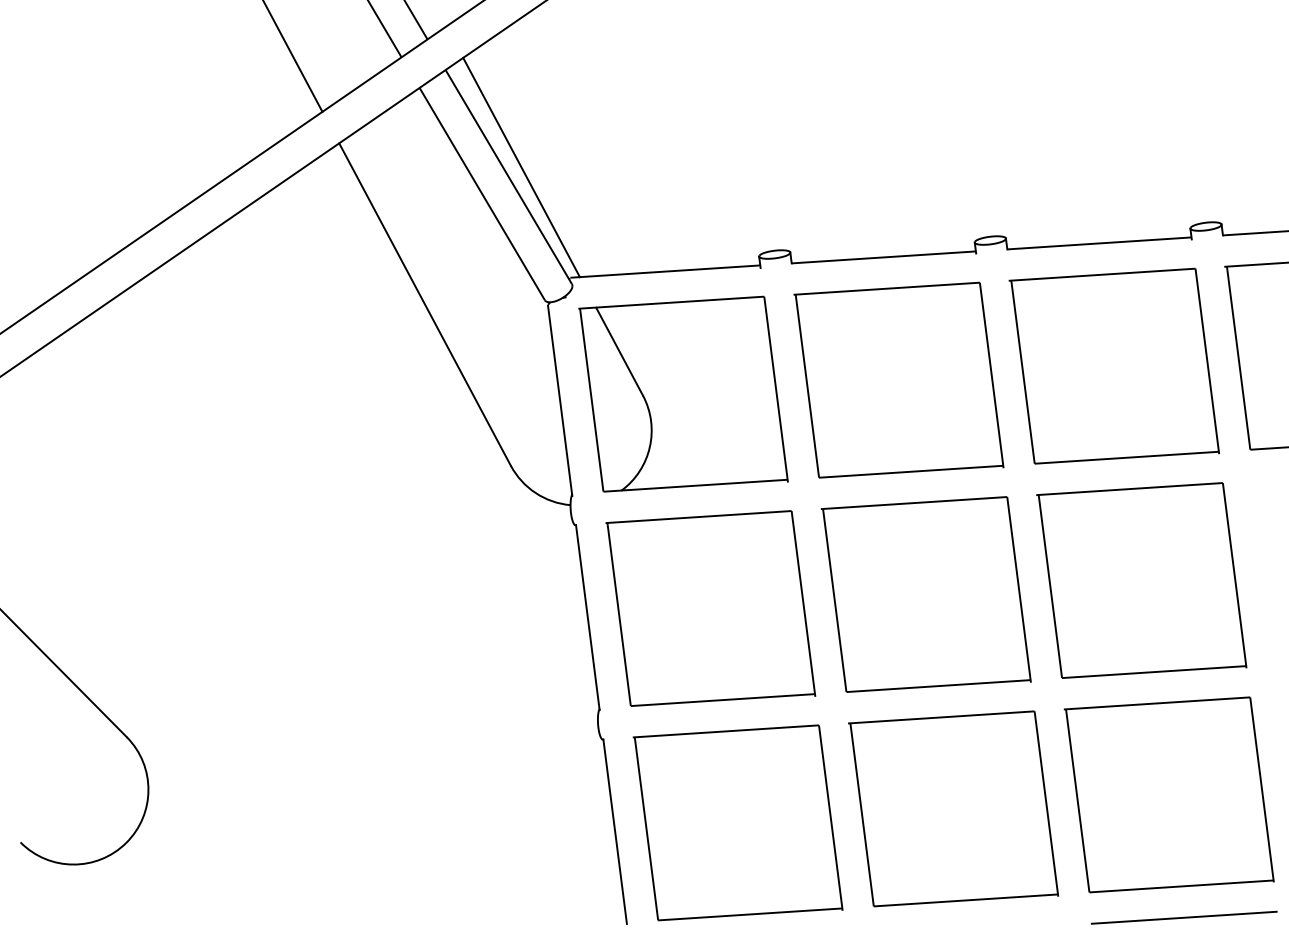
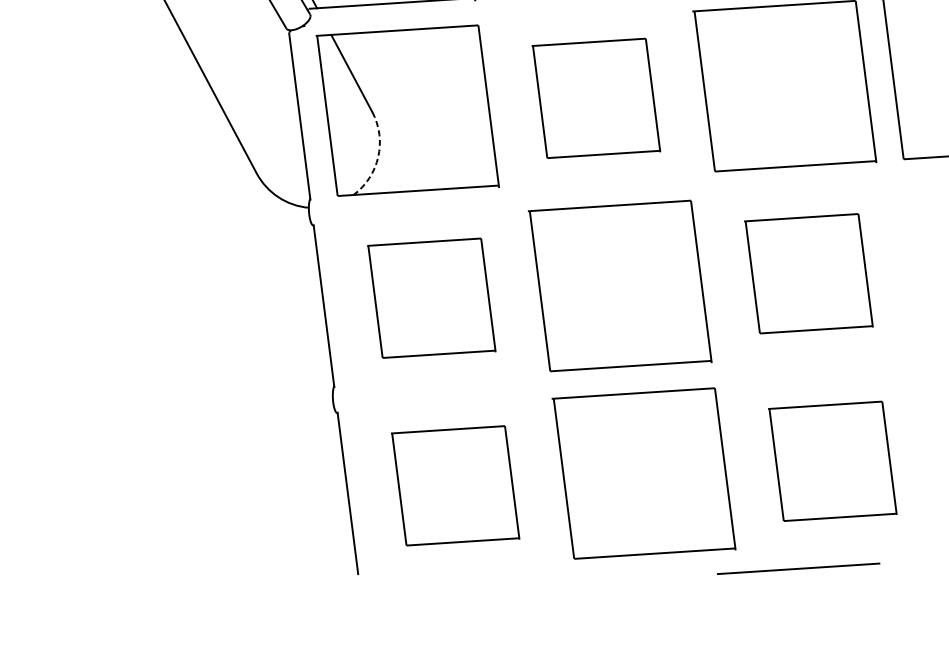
part: (898, 379) -> (595, 97), size x0.7
arc: (649, 447) -> (377, 157), solid -> dashed
part: (1141, 580) -> (808, 273), size x0.7
part: (710, 608) -> (431, 298), size x0.7
part: (1168, 794) -> (832, 460), size x0.7
part: (737, 822) -> (454, 485), size x0.7
line: (1183, 917) -> (797, 568), moved

